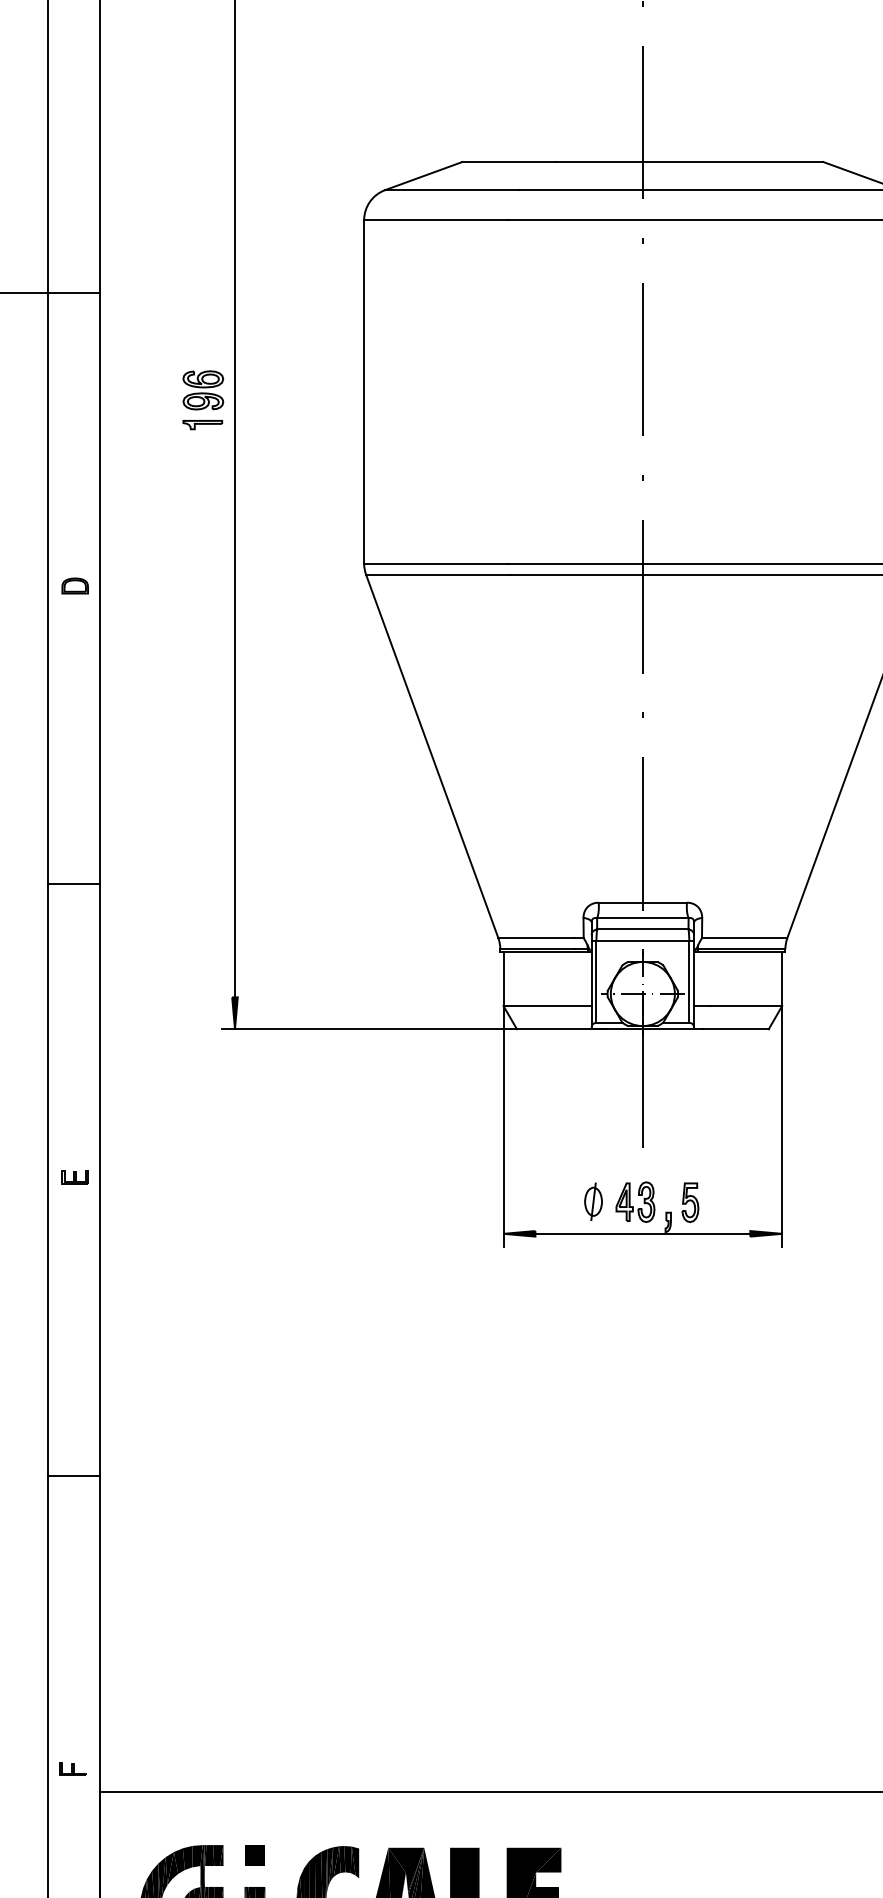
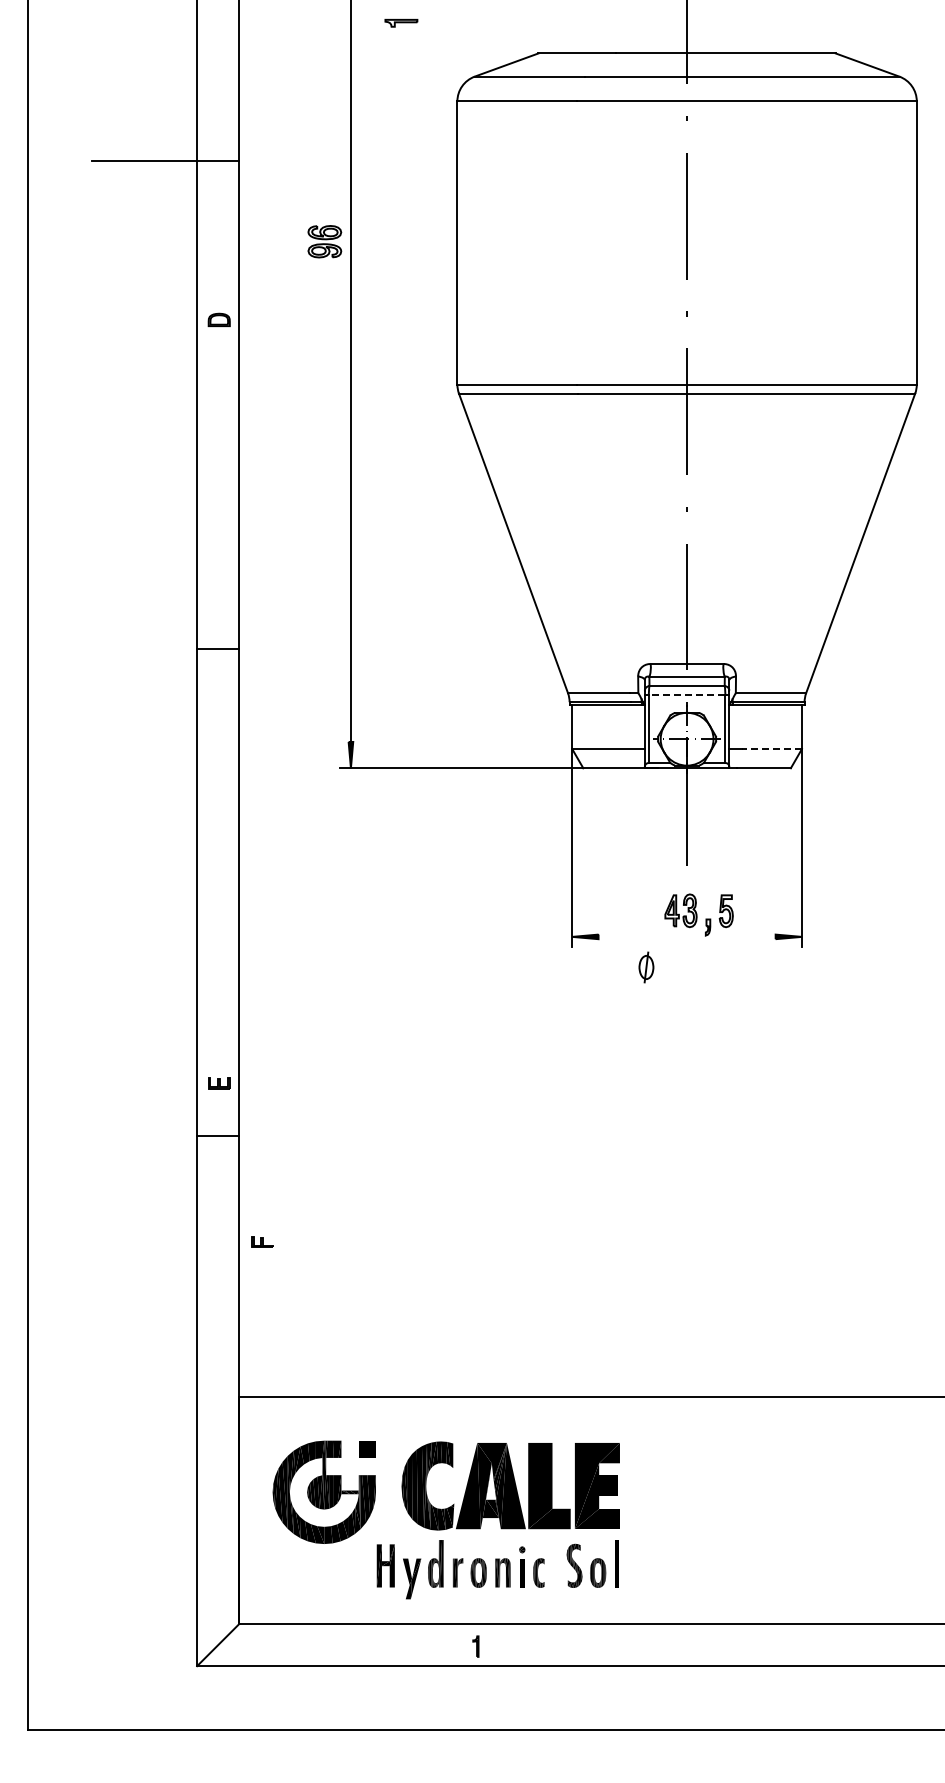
part: (202, 425) -> (401, 23), moved
part: (74, 585) -> (218, 319), moved
line: (642, 940) -> (686, 695), solid -> dashed
line: (746, 1006) -> (772, 749), solid -> dashed
part: (75, 1177) -> (219, 1083), moved
part: (593, 1201) -> (646, 967), moved
line: (642, 1233) -> (686, 936), removed
part: (73, 1768) -> (262, 1241), moved

